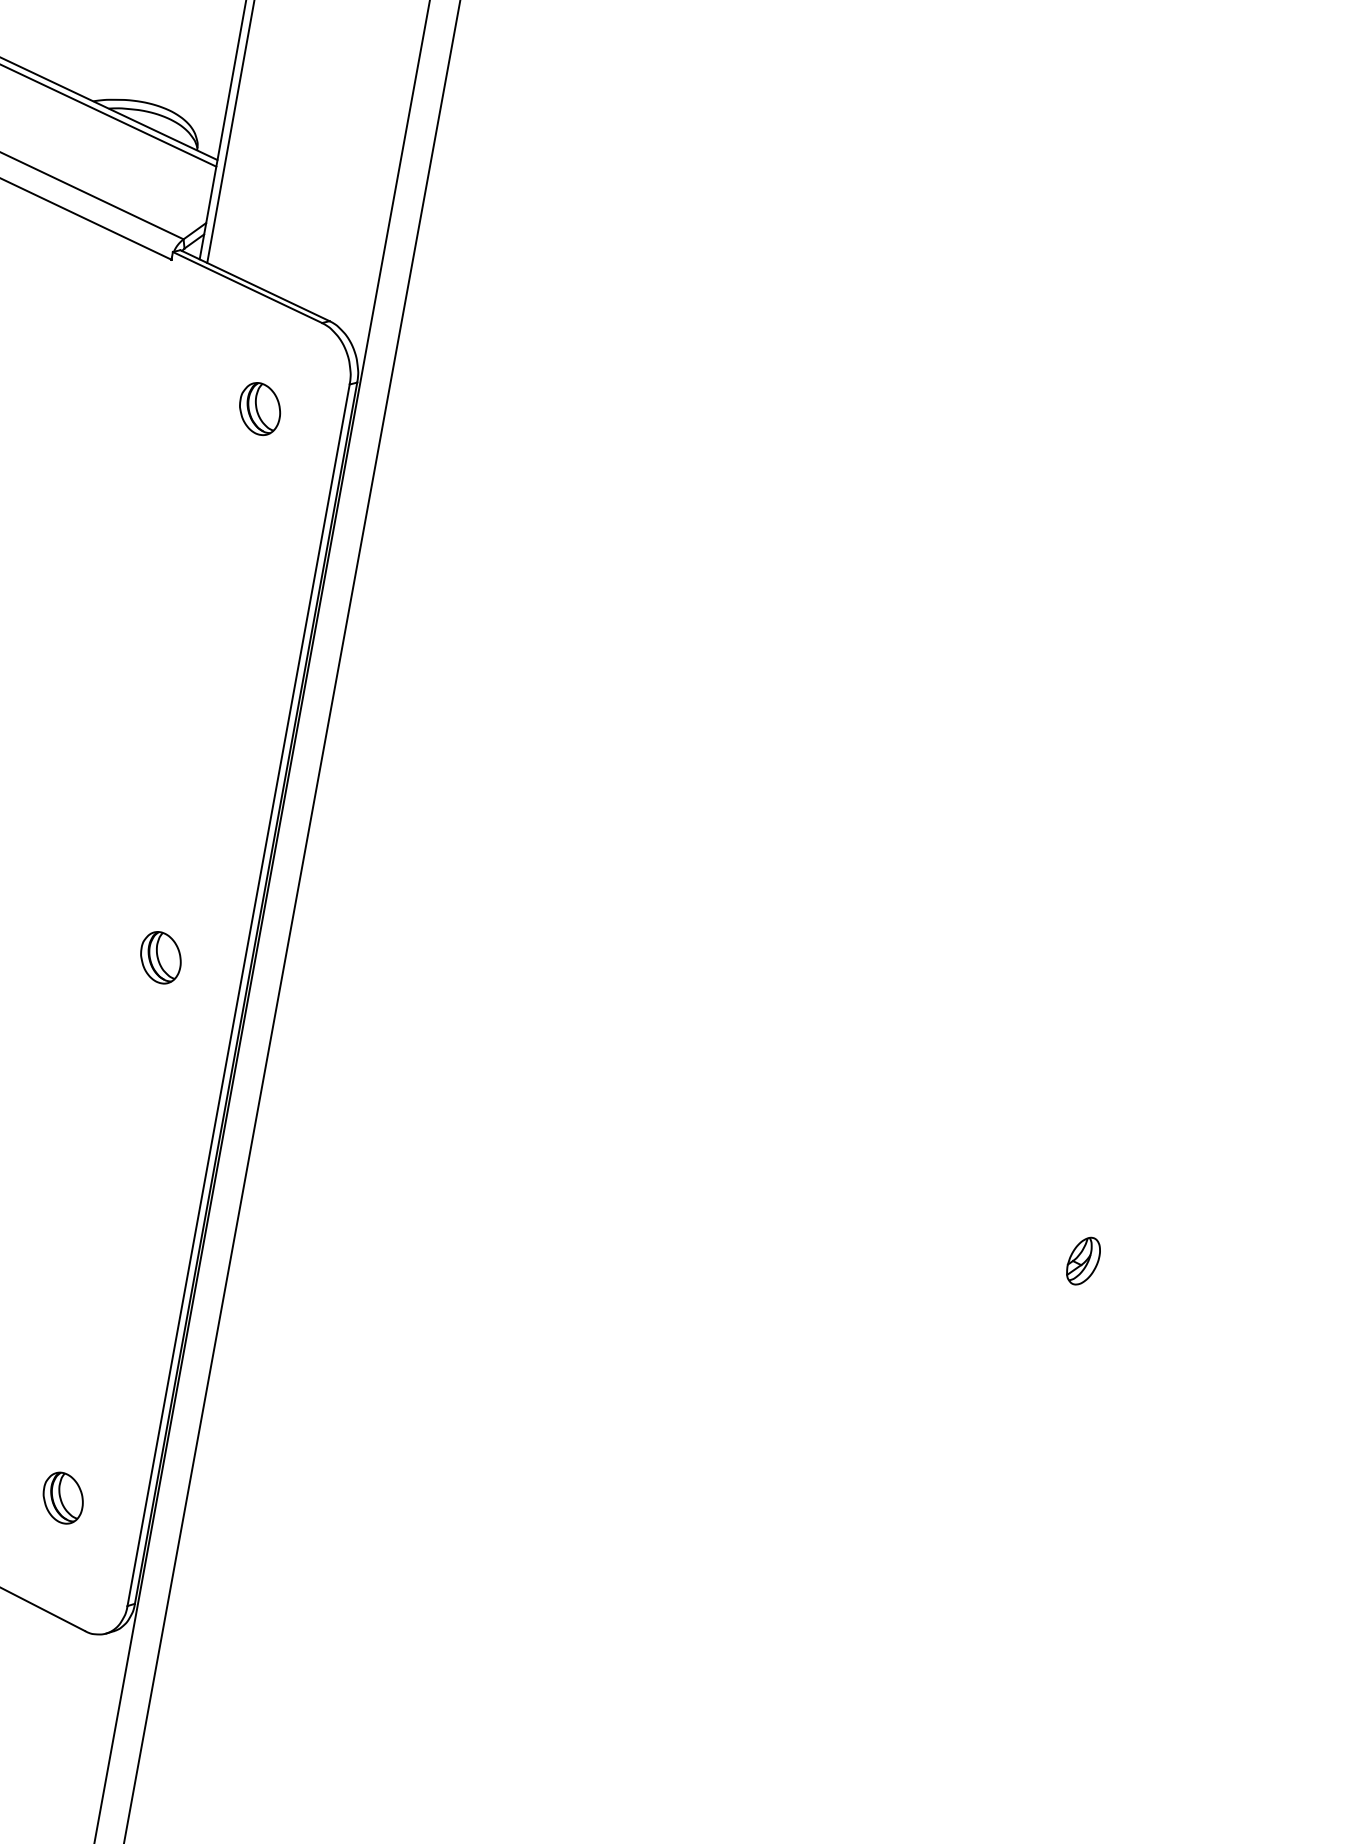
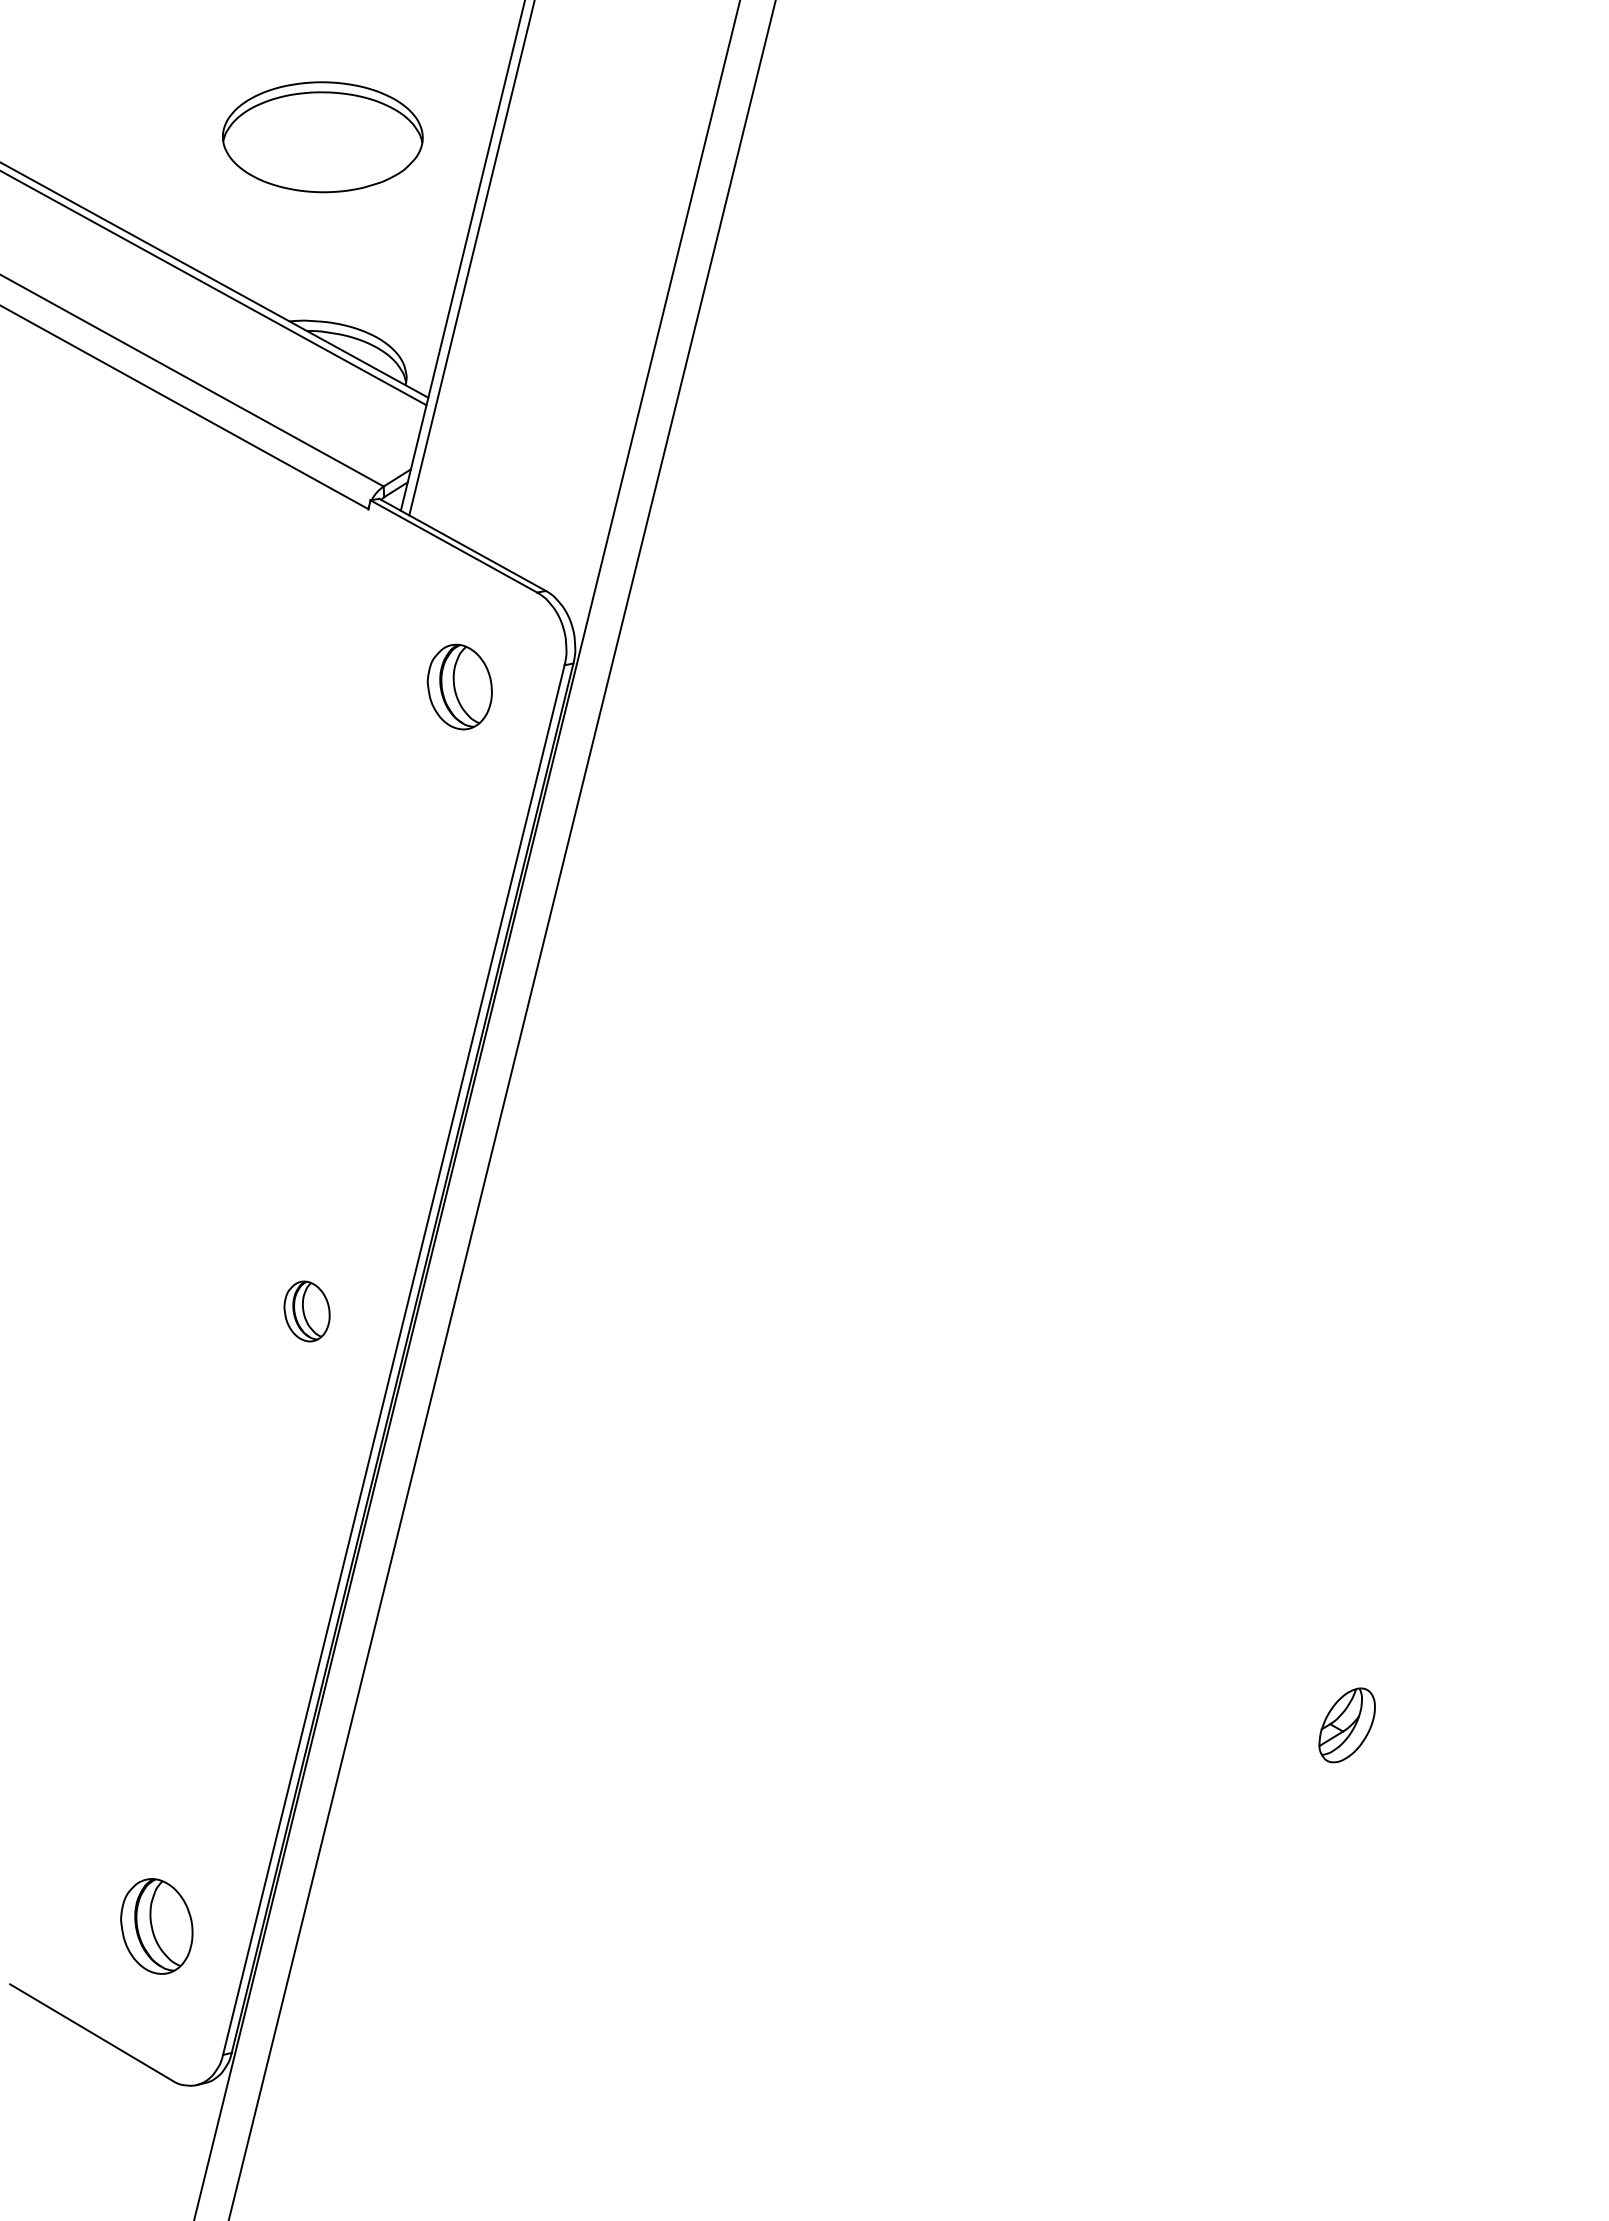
part: (259, 409) -> (459, 687), size x1.4
part: (1082, 1261) -> (1346, 1725), size x1.4
part: (63, 1497) -> (156, 1925), size x1.6

